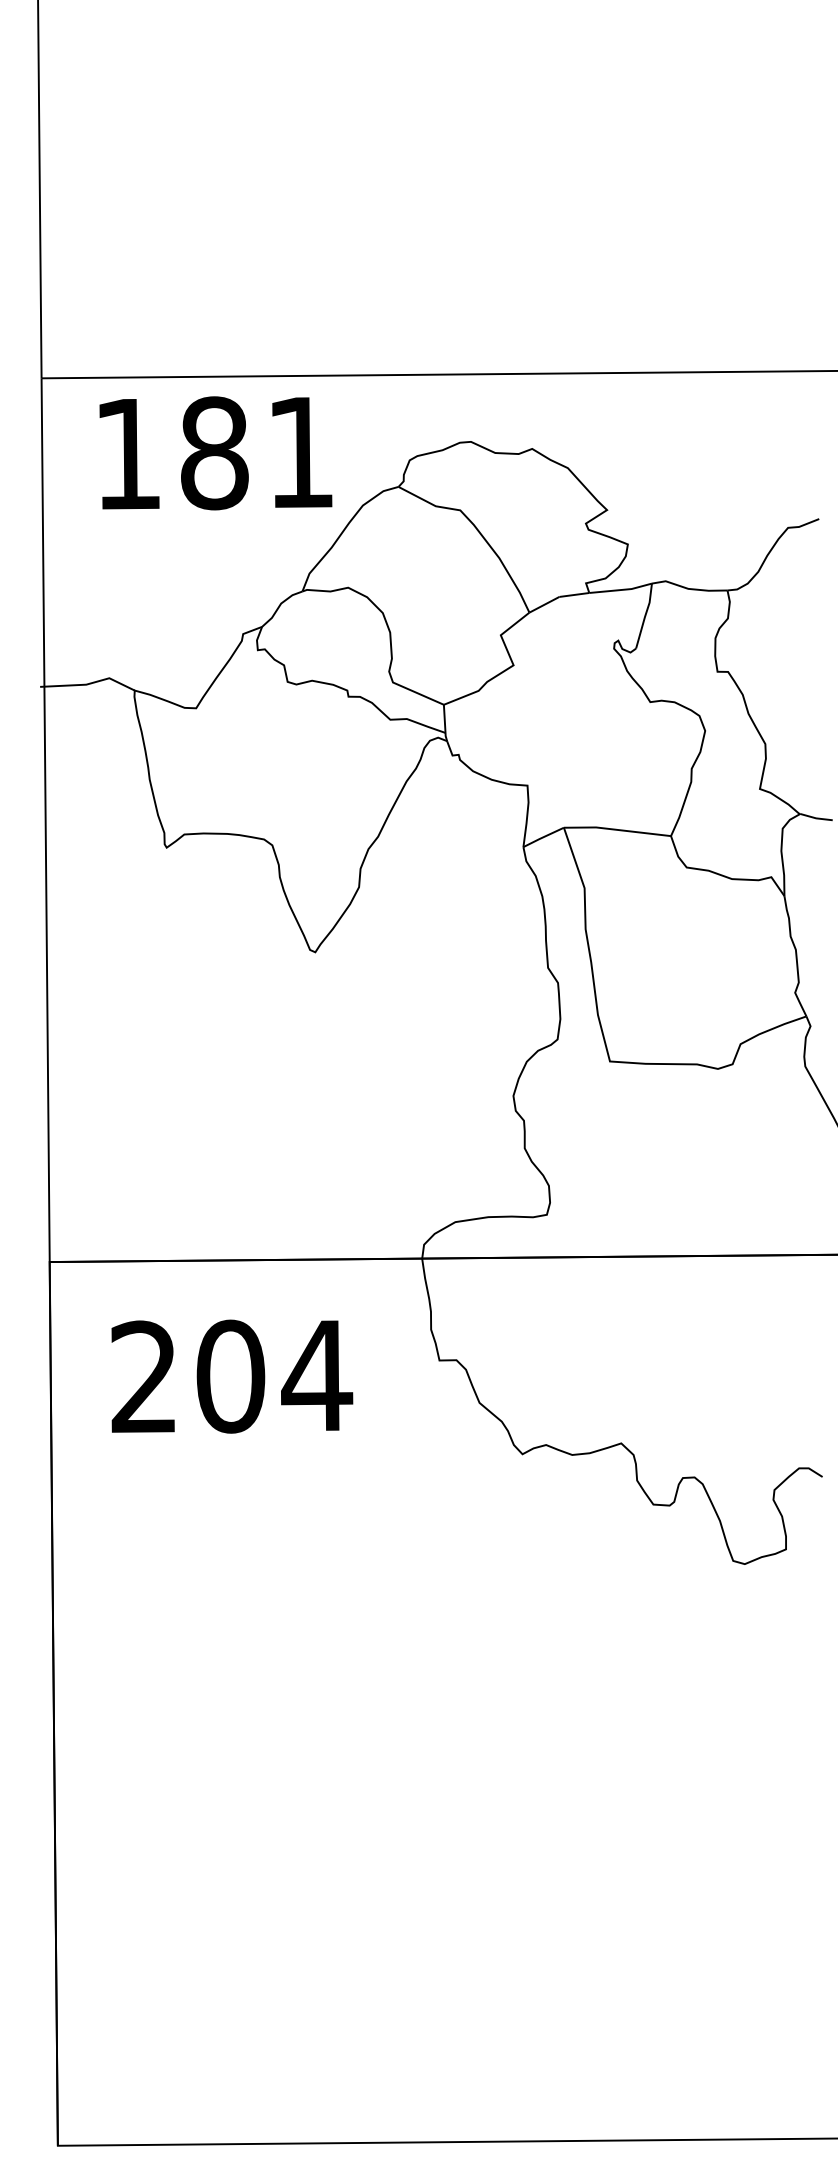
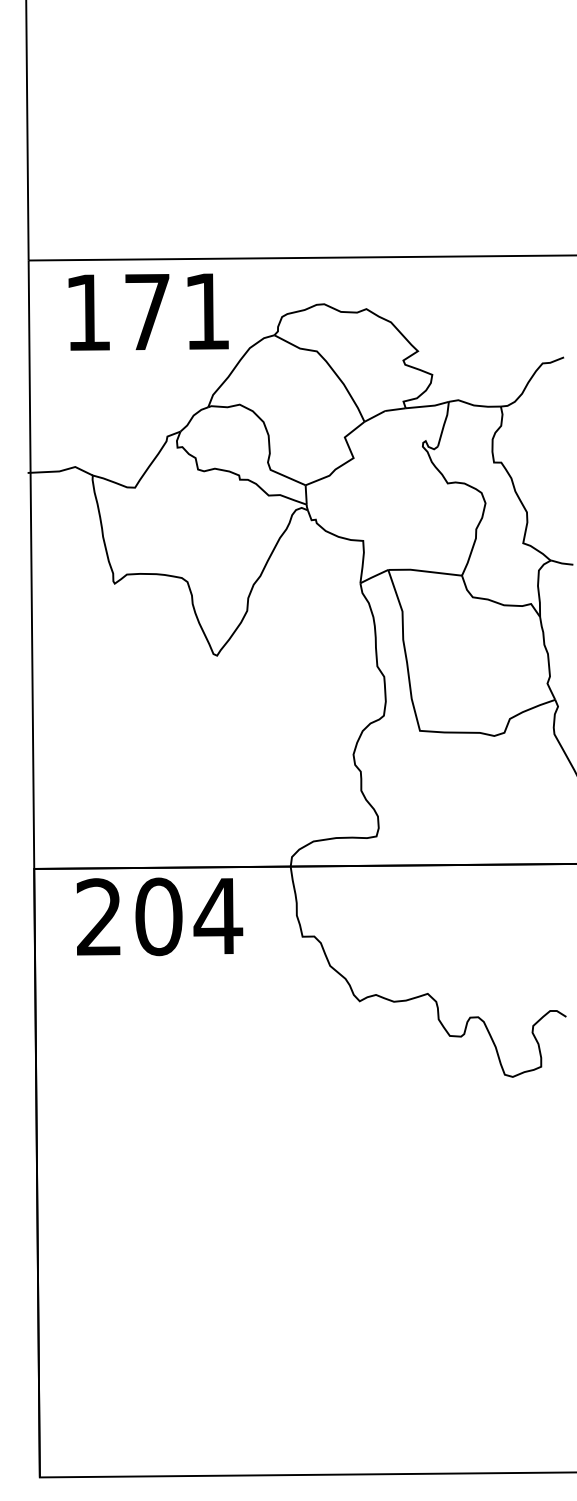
text: (214, 452) -> (147, 311), 181 -> 171
text: (231, 1376) -> (159, 916), moved

